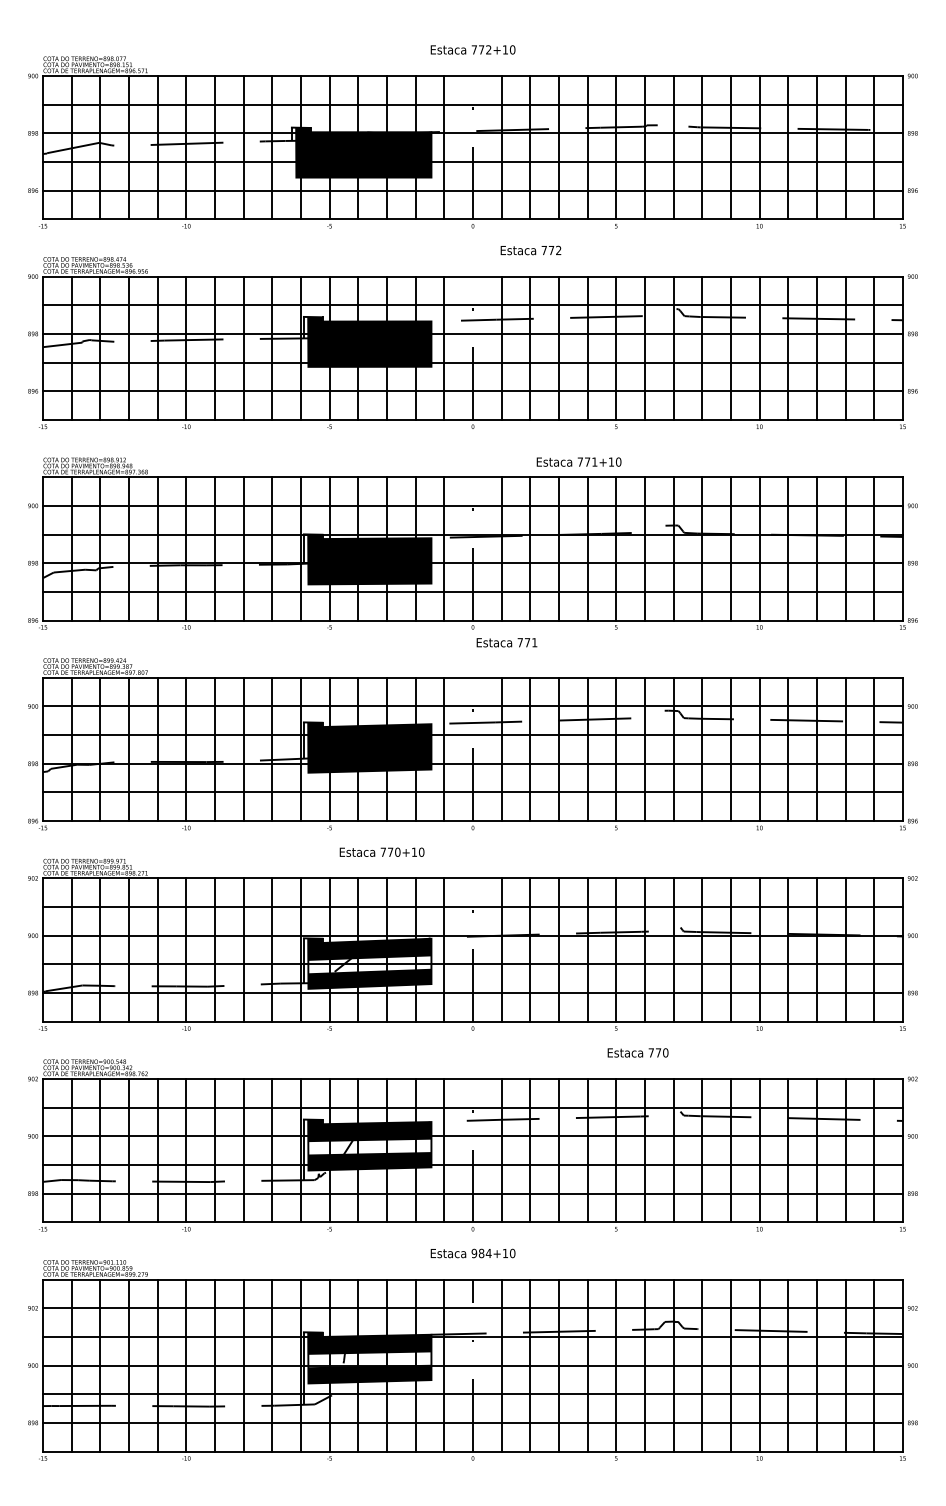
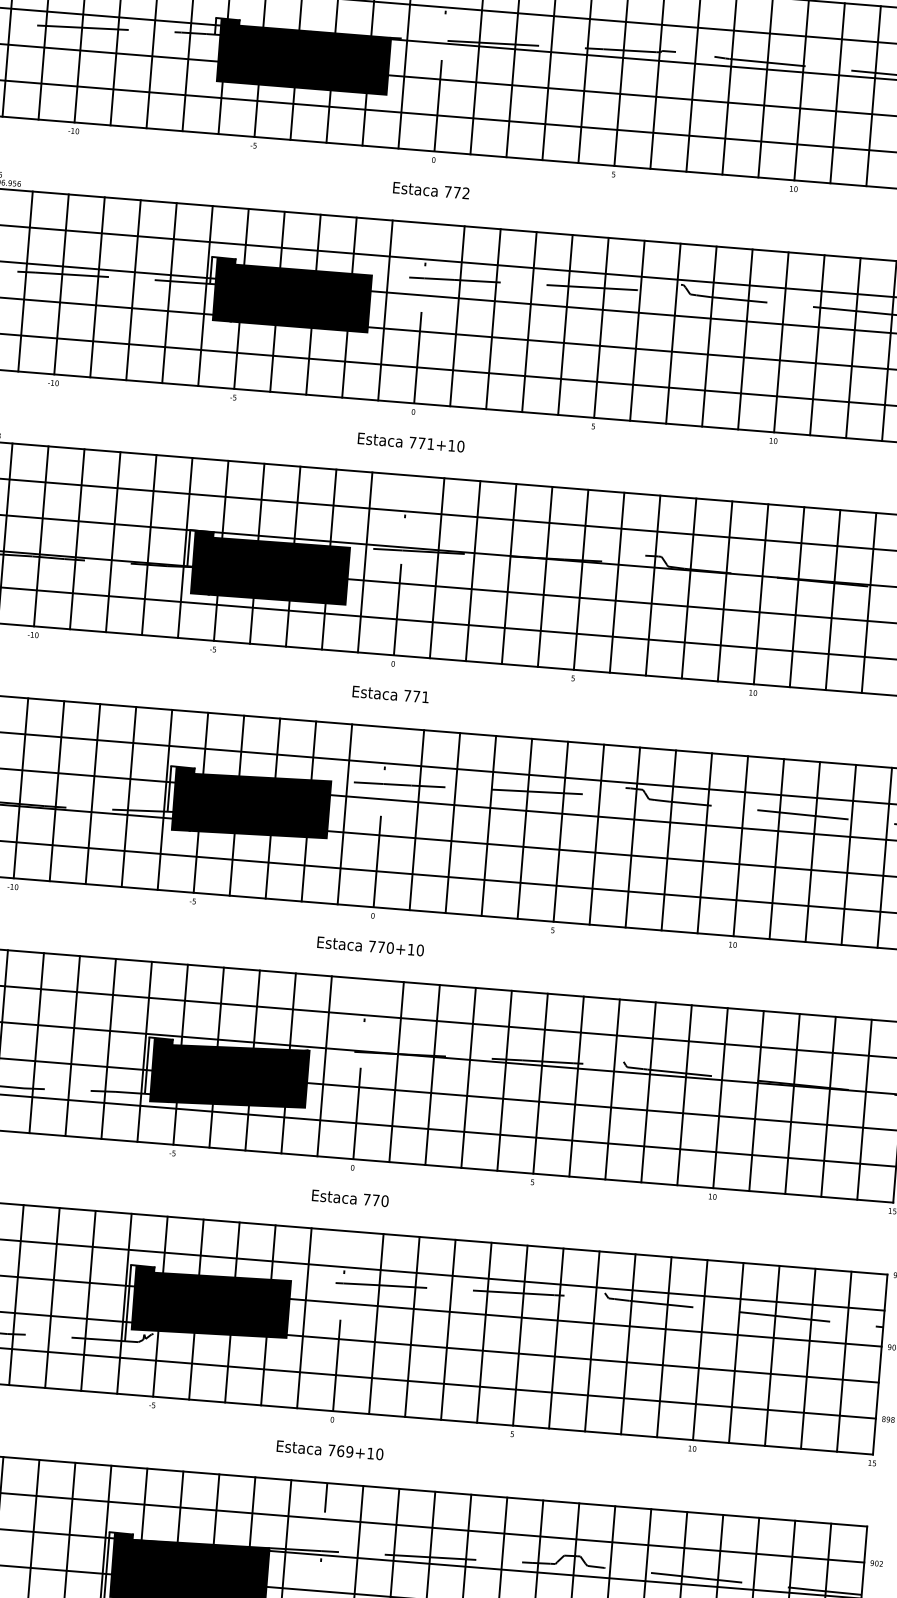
text: (530, 250) -> (430, 190), moved
text: (578, 461) -> (410, 441), moved
text: (506, 642) -> (390, 694), moved
text: (381, 851) -> (369, 945), moved
fill: (369, 964) -> (229, 1076), added
text: (637, 1052) -> (349, 1197), moved
fill: (369, 1146) -> (210, 1305), added
text: (481, 1253) -> (340, 1451), 984+10 -> 769+10
fill: (369, 1359) -> (189, 1572), added

